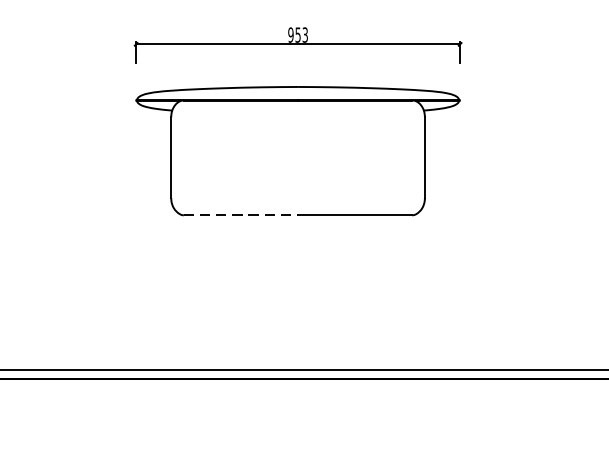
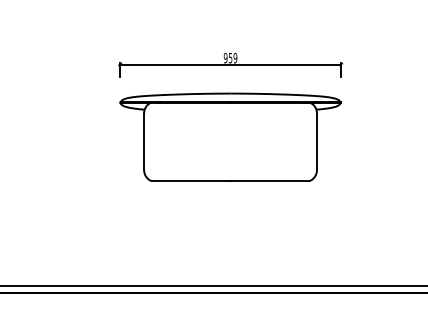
text: (305, 34) -> (235, 57), 953 -> 959
line: (240, 215) -> (191, 181), dashed -> solid

